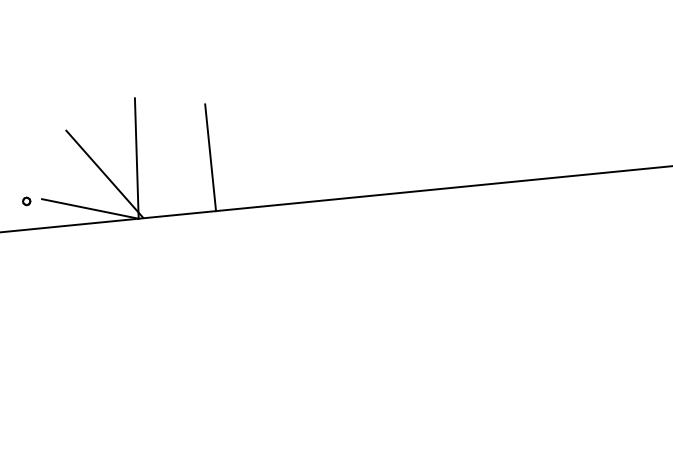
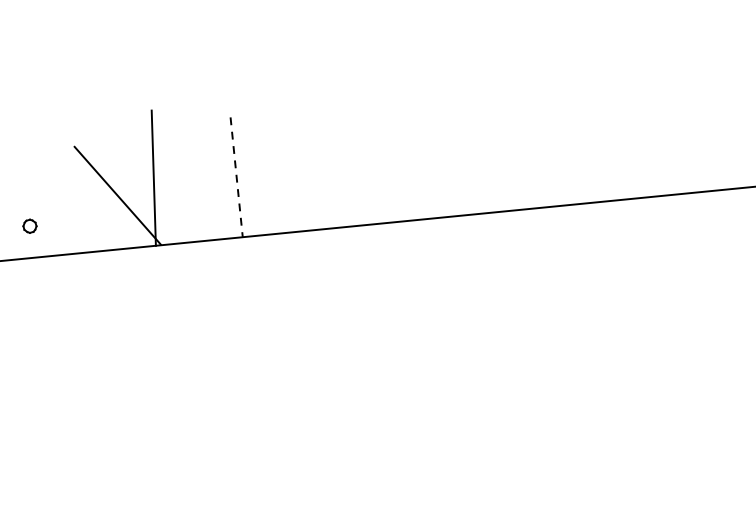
line: (210, 157) -> (236, 177), solid -> dashed
part: (26, 201) -> (29, 226), size x1.6
line: (90, 208) -> (101, 234), removed

